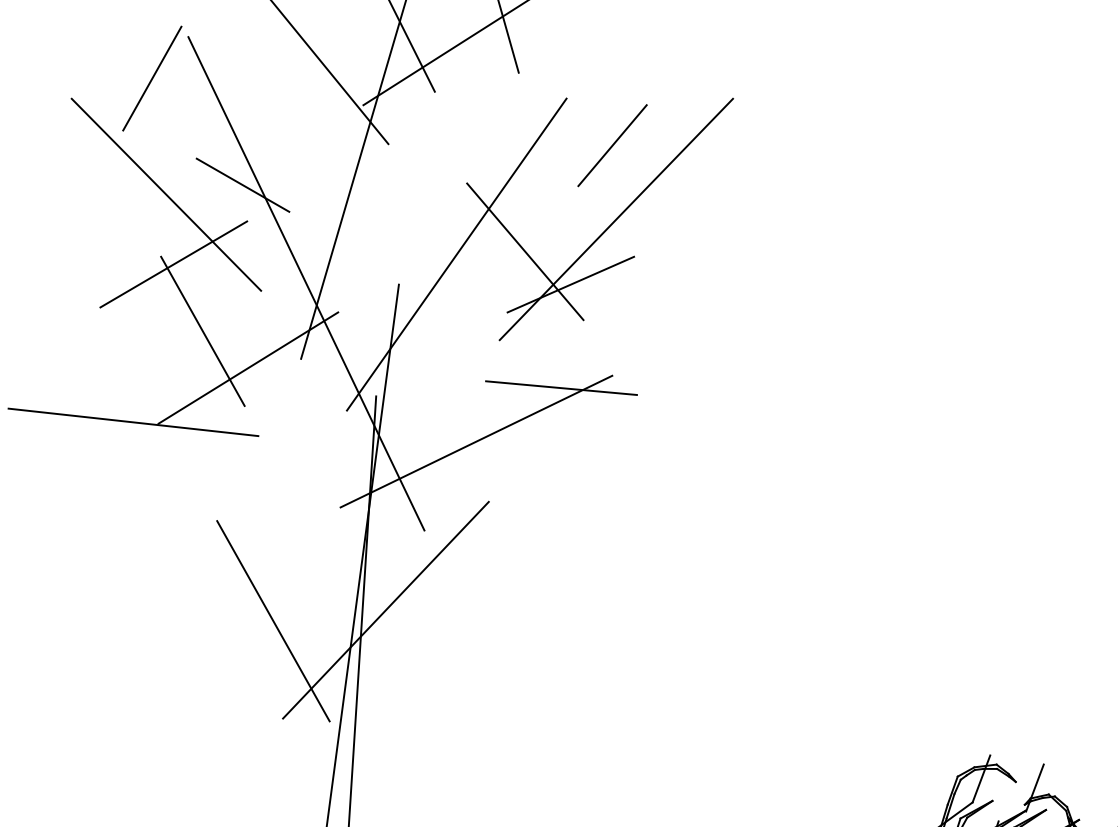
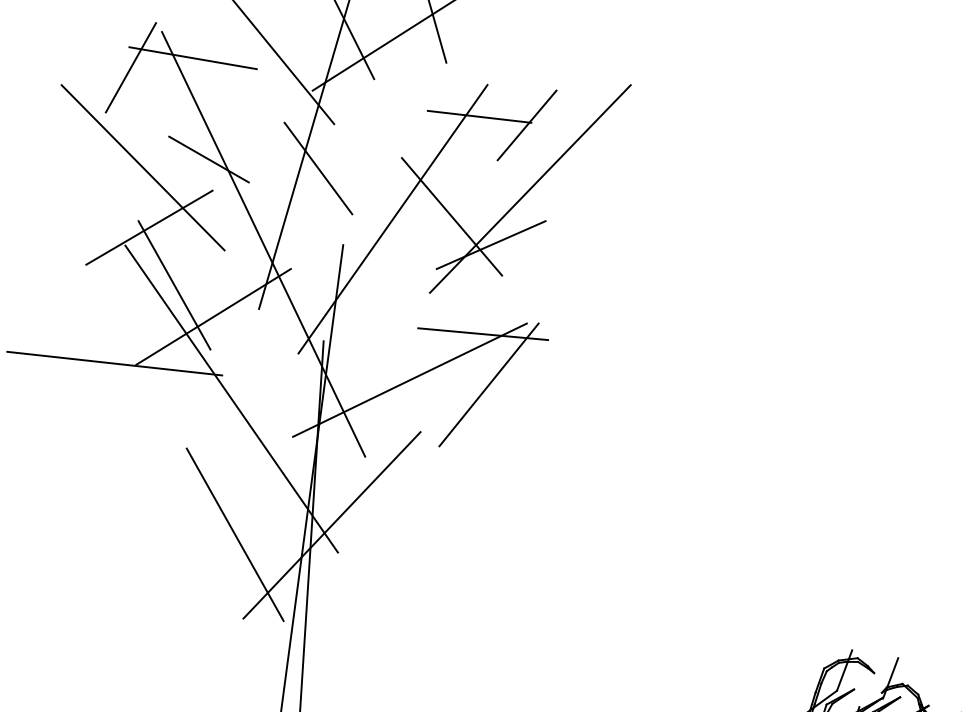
line: (224, 67) -> (193, 58), added
line: (557, 135) -> (479, 116), added
line: (369, 195) -> (317, 168), added
line: (567, 446) -> (488, 384), added
line: (268, 463) -> (230, 399), added

